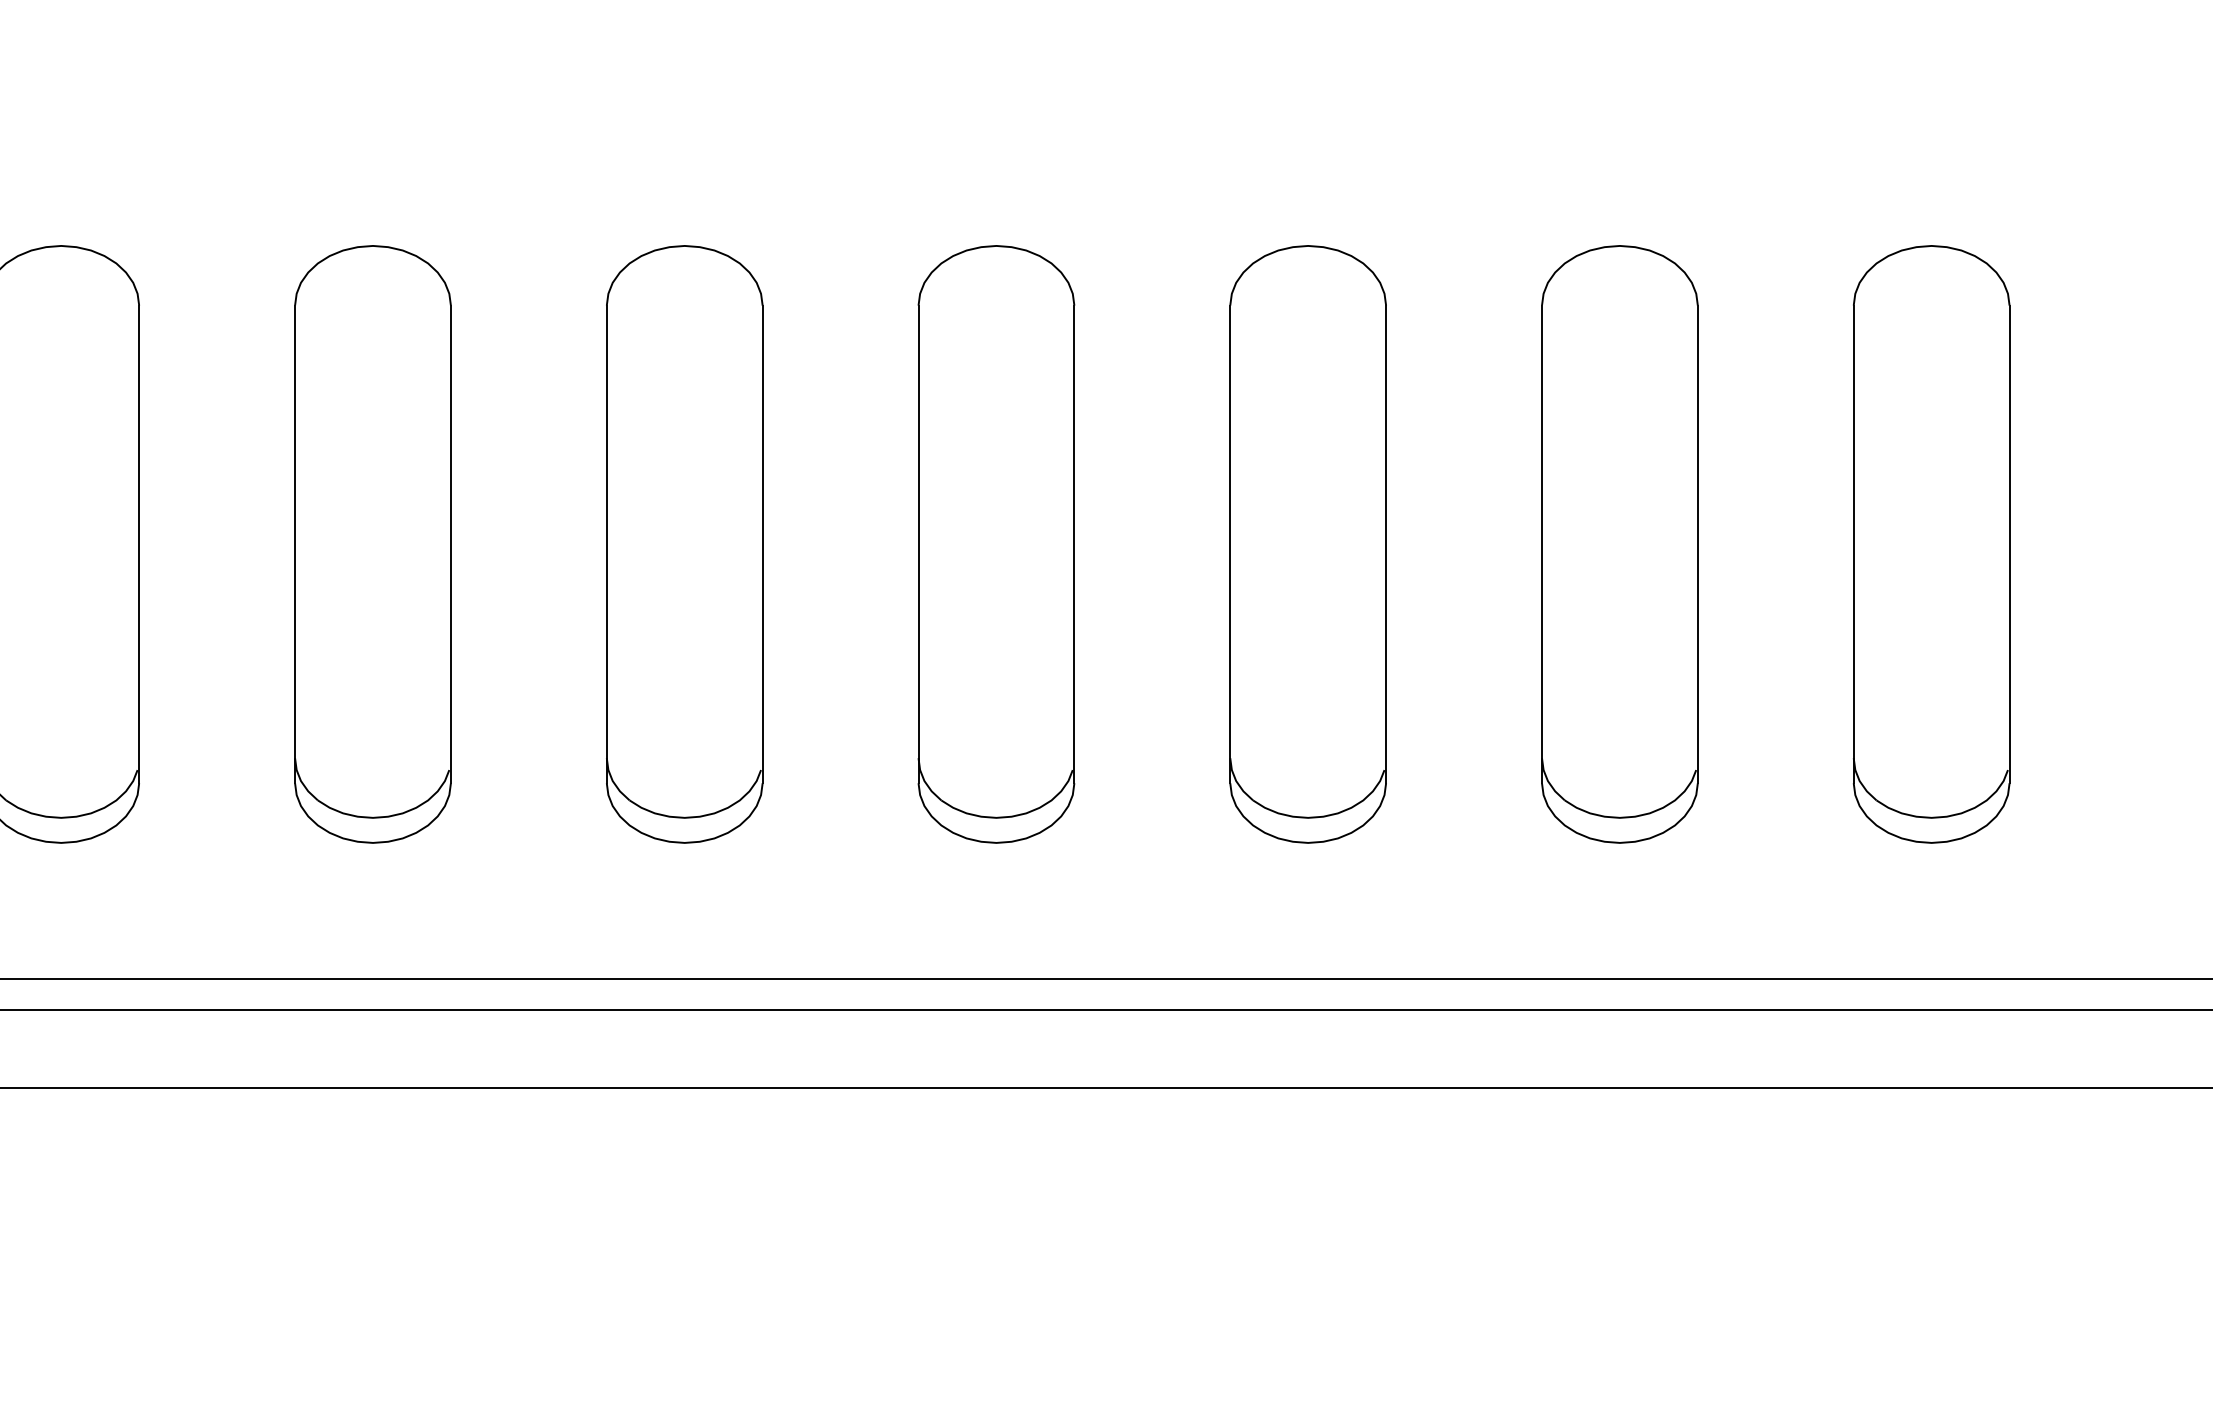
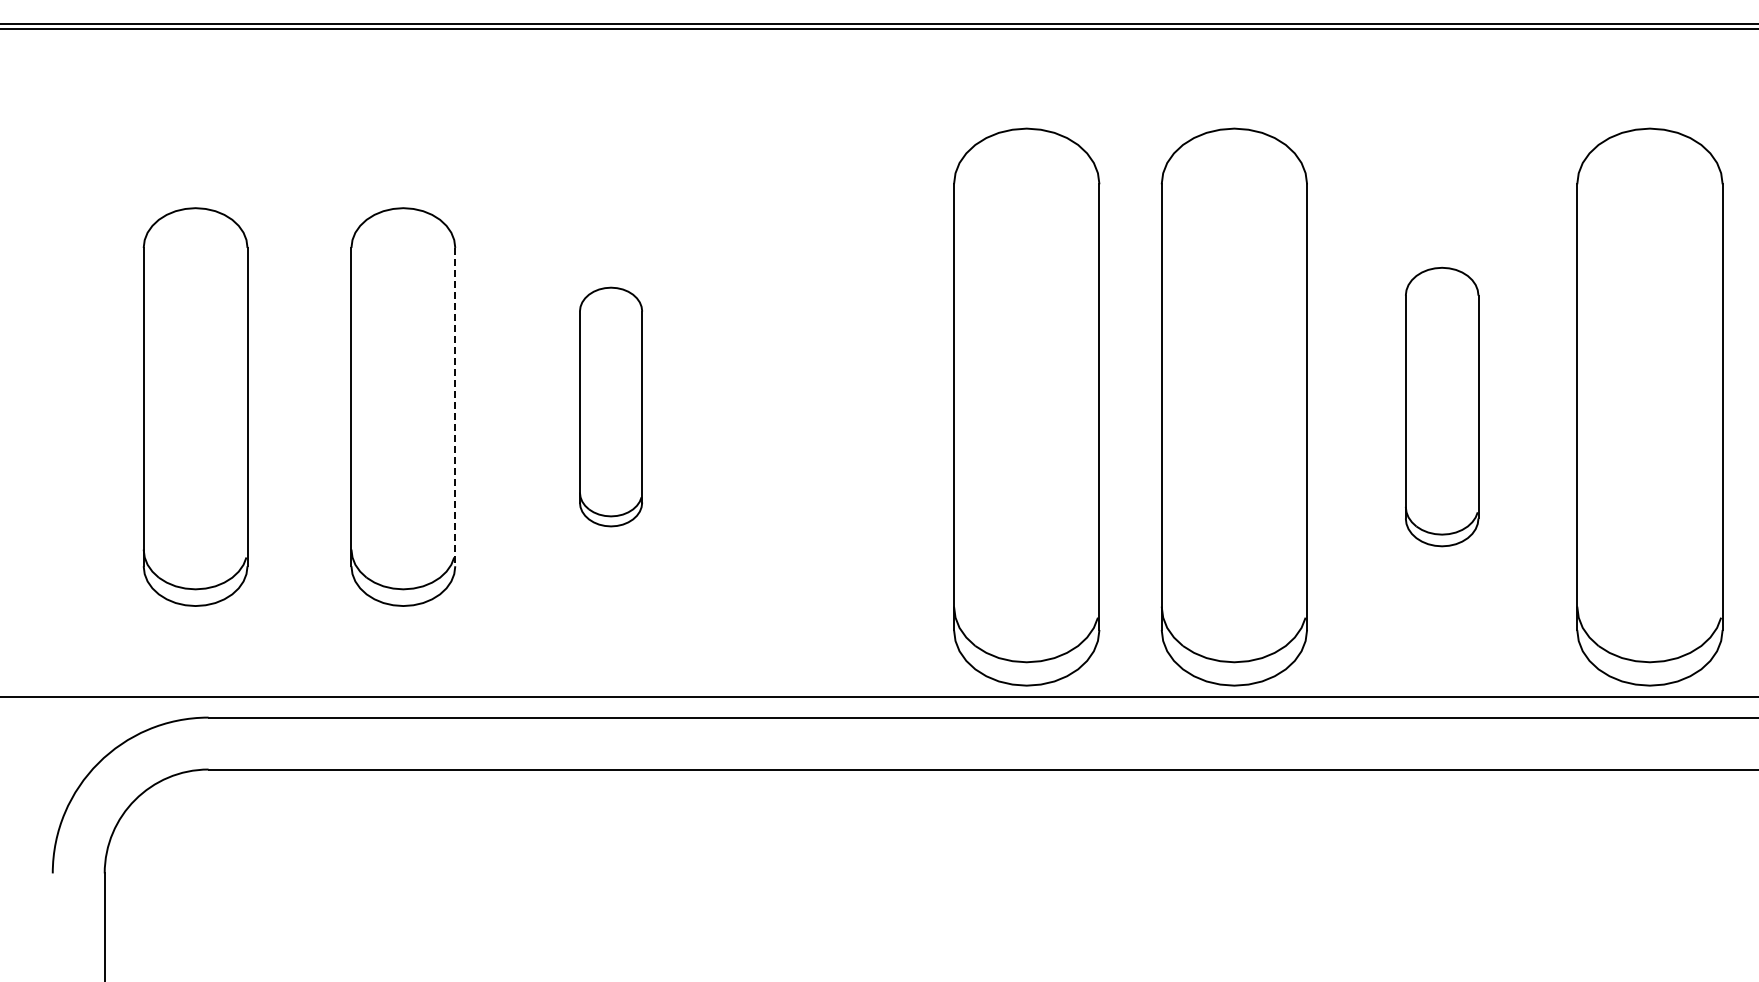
part: (372, 543) -> (610, 406), size x0.6
part: (684, 543) -> (818, 406), removed
part: (996, 543) -> (1026, 406), size x1.4
part: (1308, 543) -> (1234, 406), size x1.4
part: (1618, 543) -> (1441, 406), size x0.7
part: (1930, 543) -> (1649, 406), size x1.4
line: (139, 545) -> (455, 407), solid -> dashed

